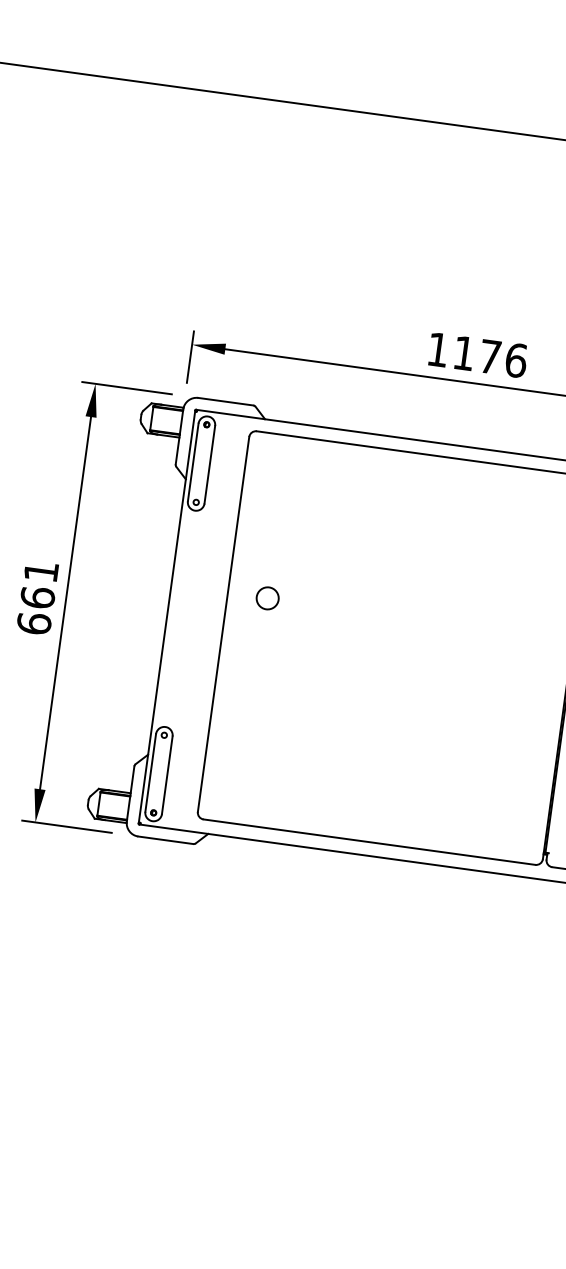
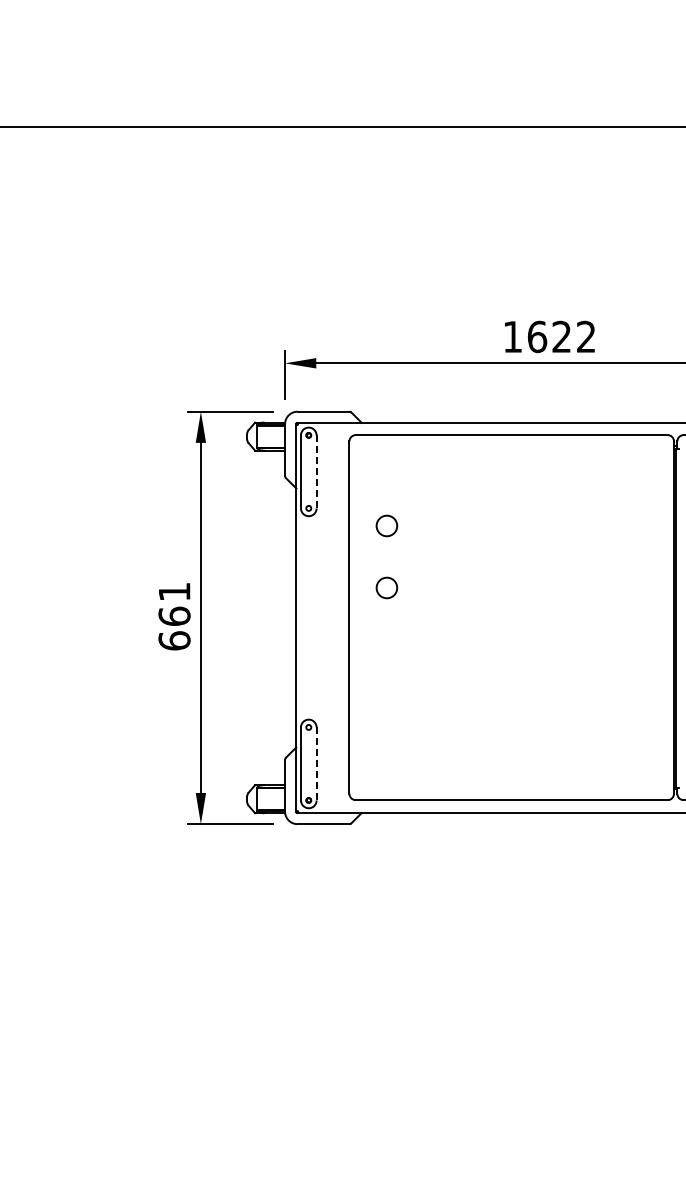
text: (491, 356) -> (562, 336), 1176 -> 1622
line: (209, 464) -> (316, 471), solid -> dashed
circle: (276, 531) -> (386, 525), added
line: (167, 774) -> (316, 763), solid -> dashed

